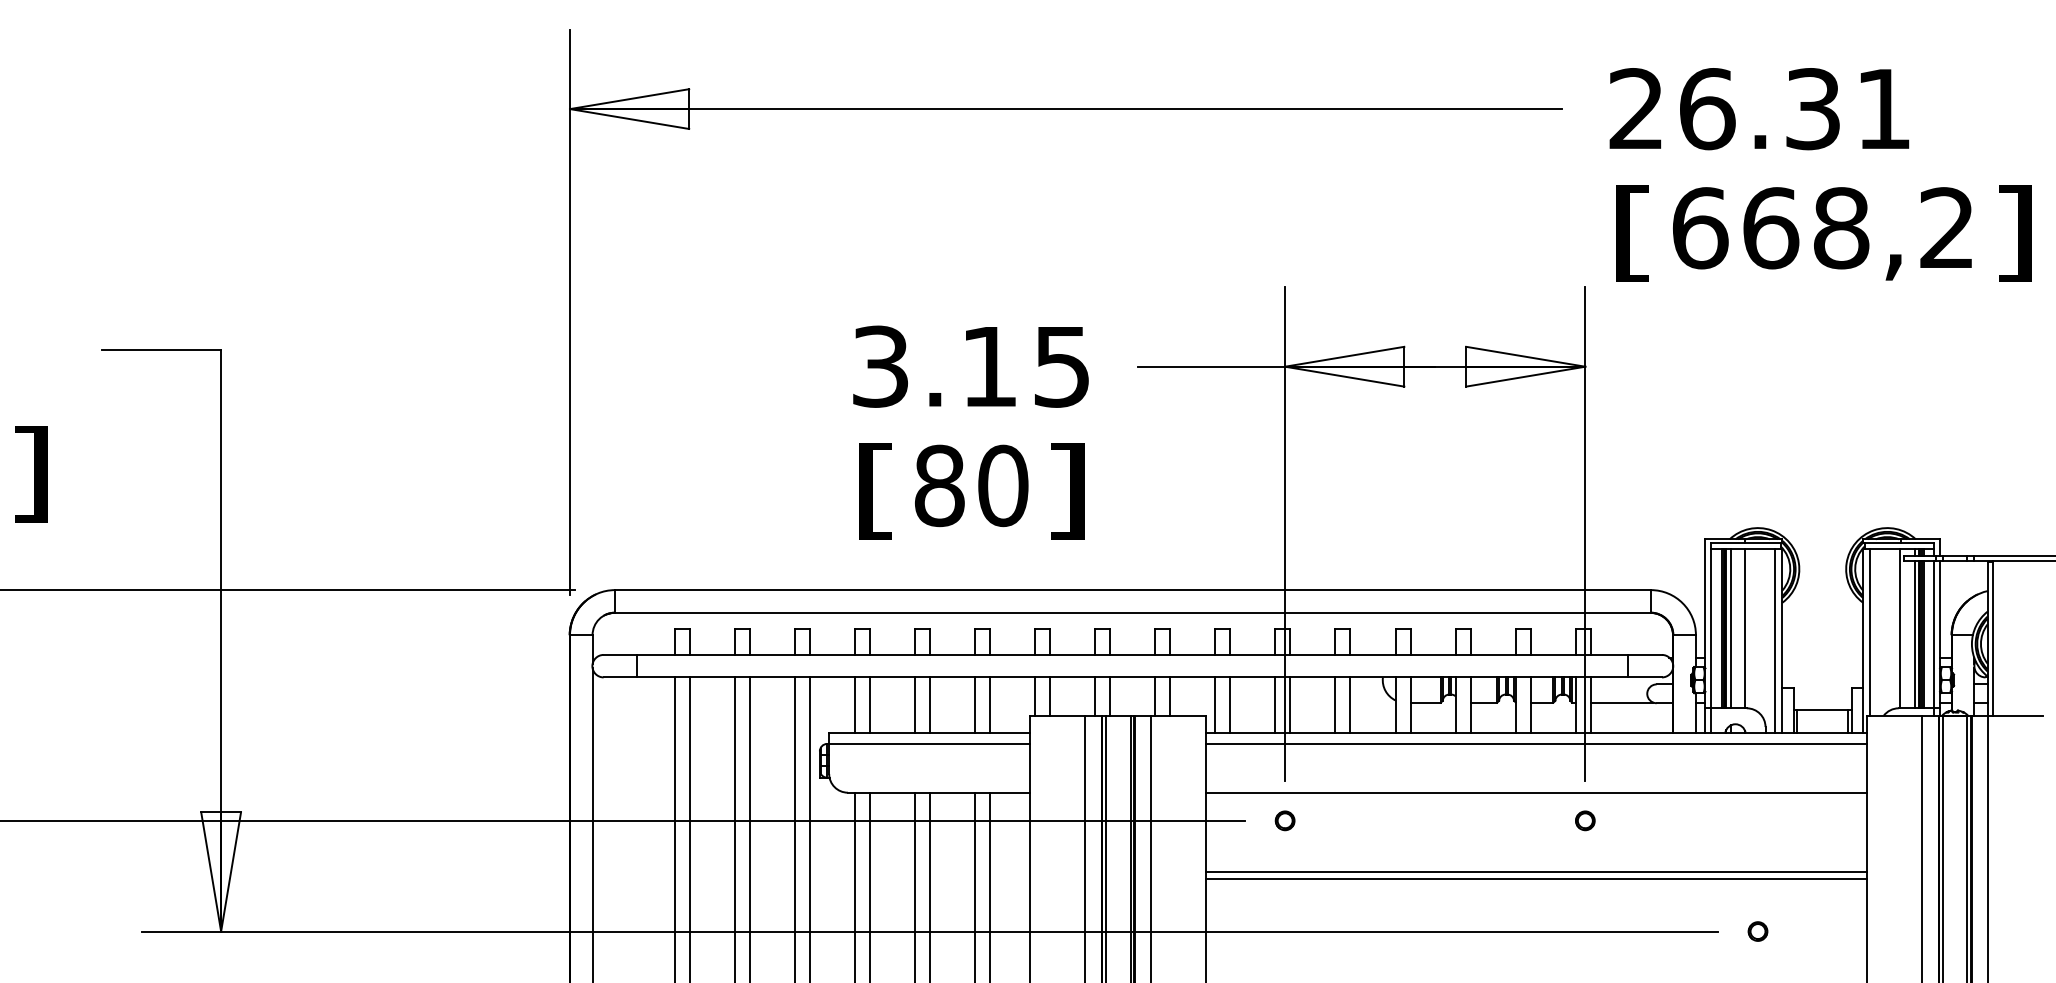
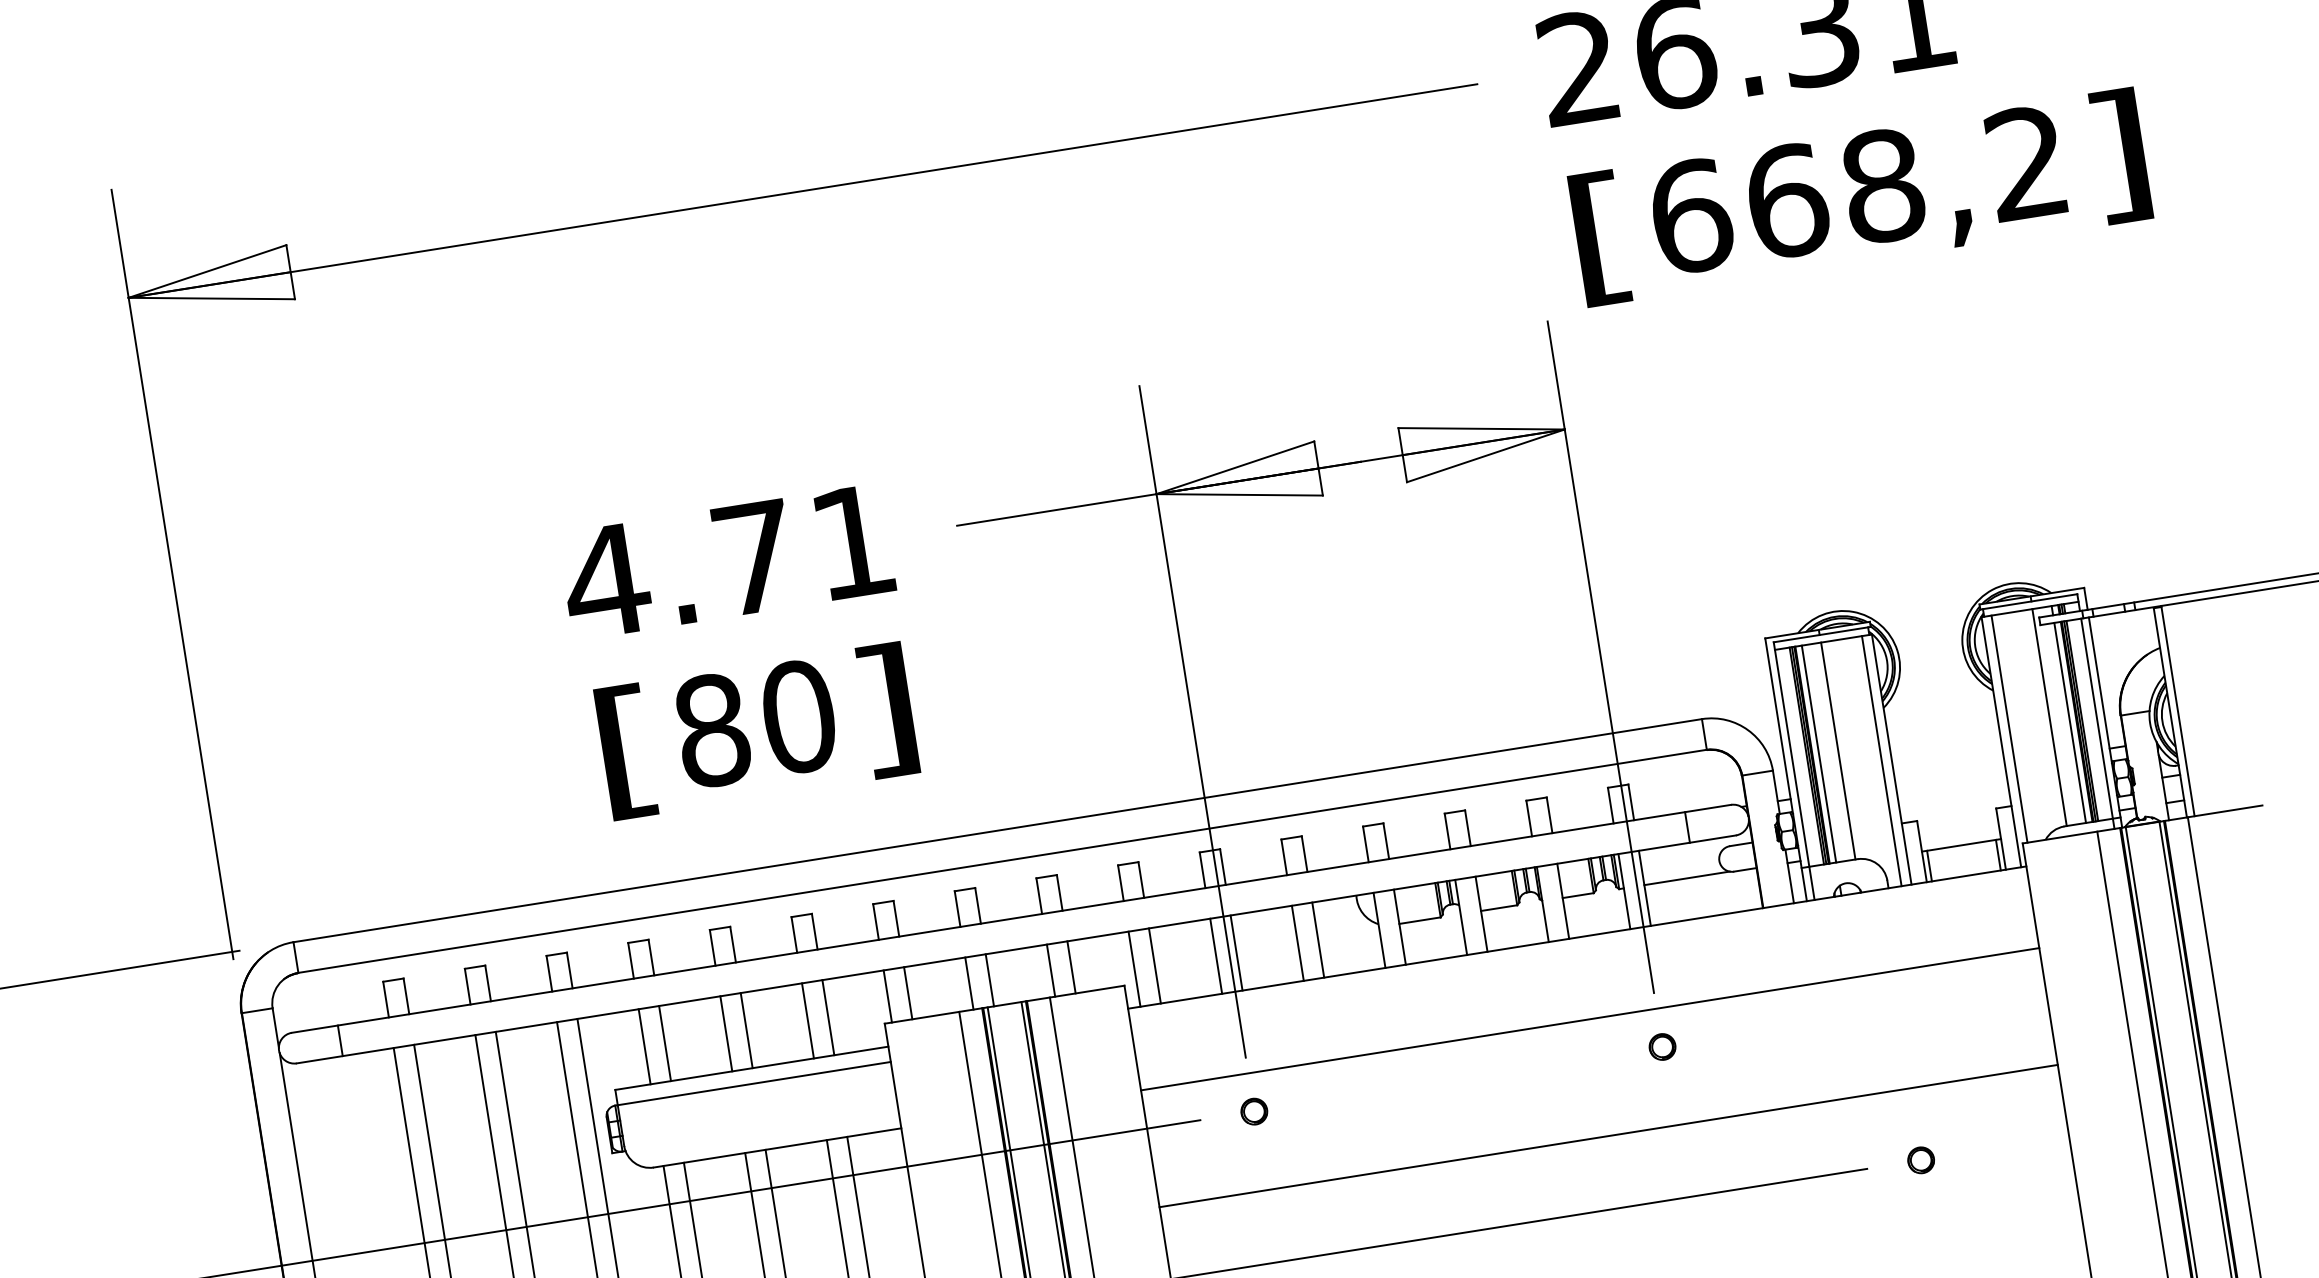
text: (969, 366) -> (727, 561), 3.15 -> 4.71
line: (1536, 743) -> (1579, 952), removed
line: (1536, 871) -> (1607, 1126), removed

